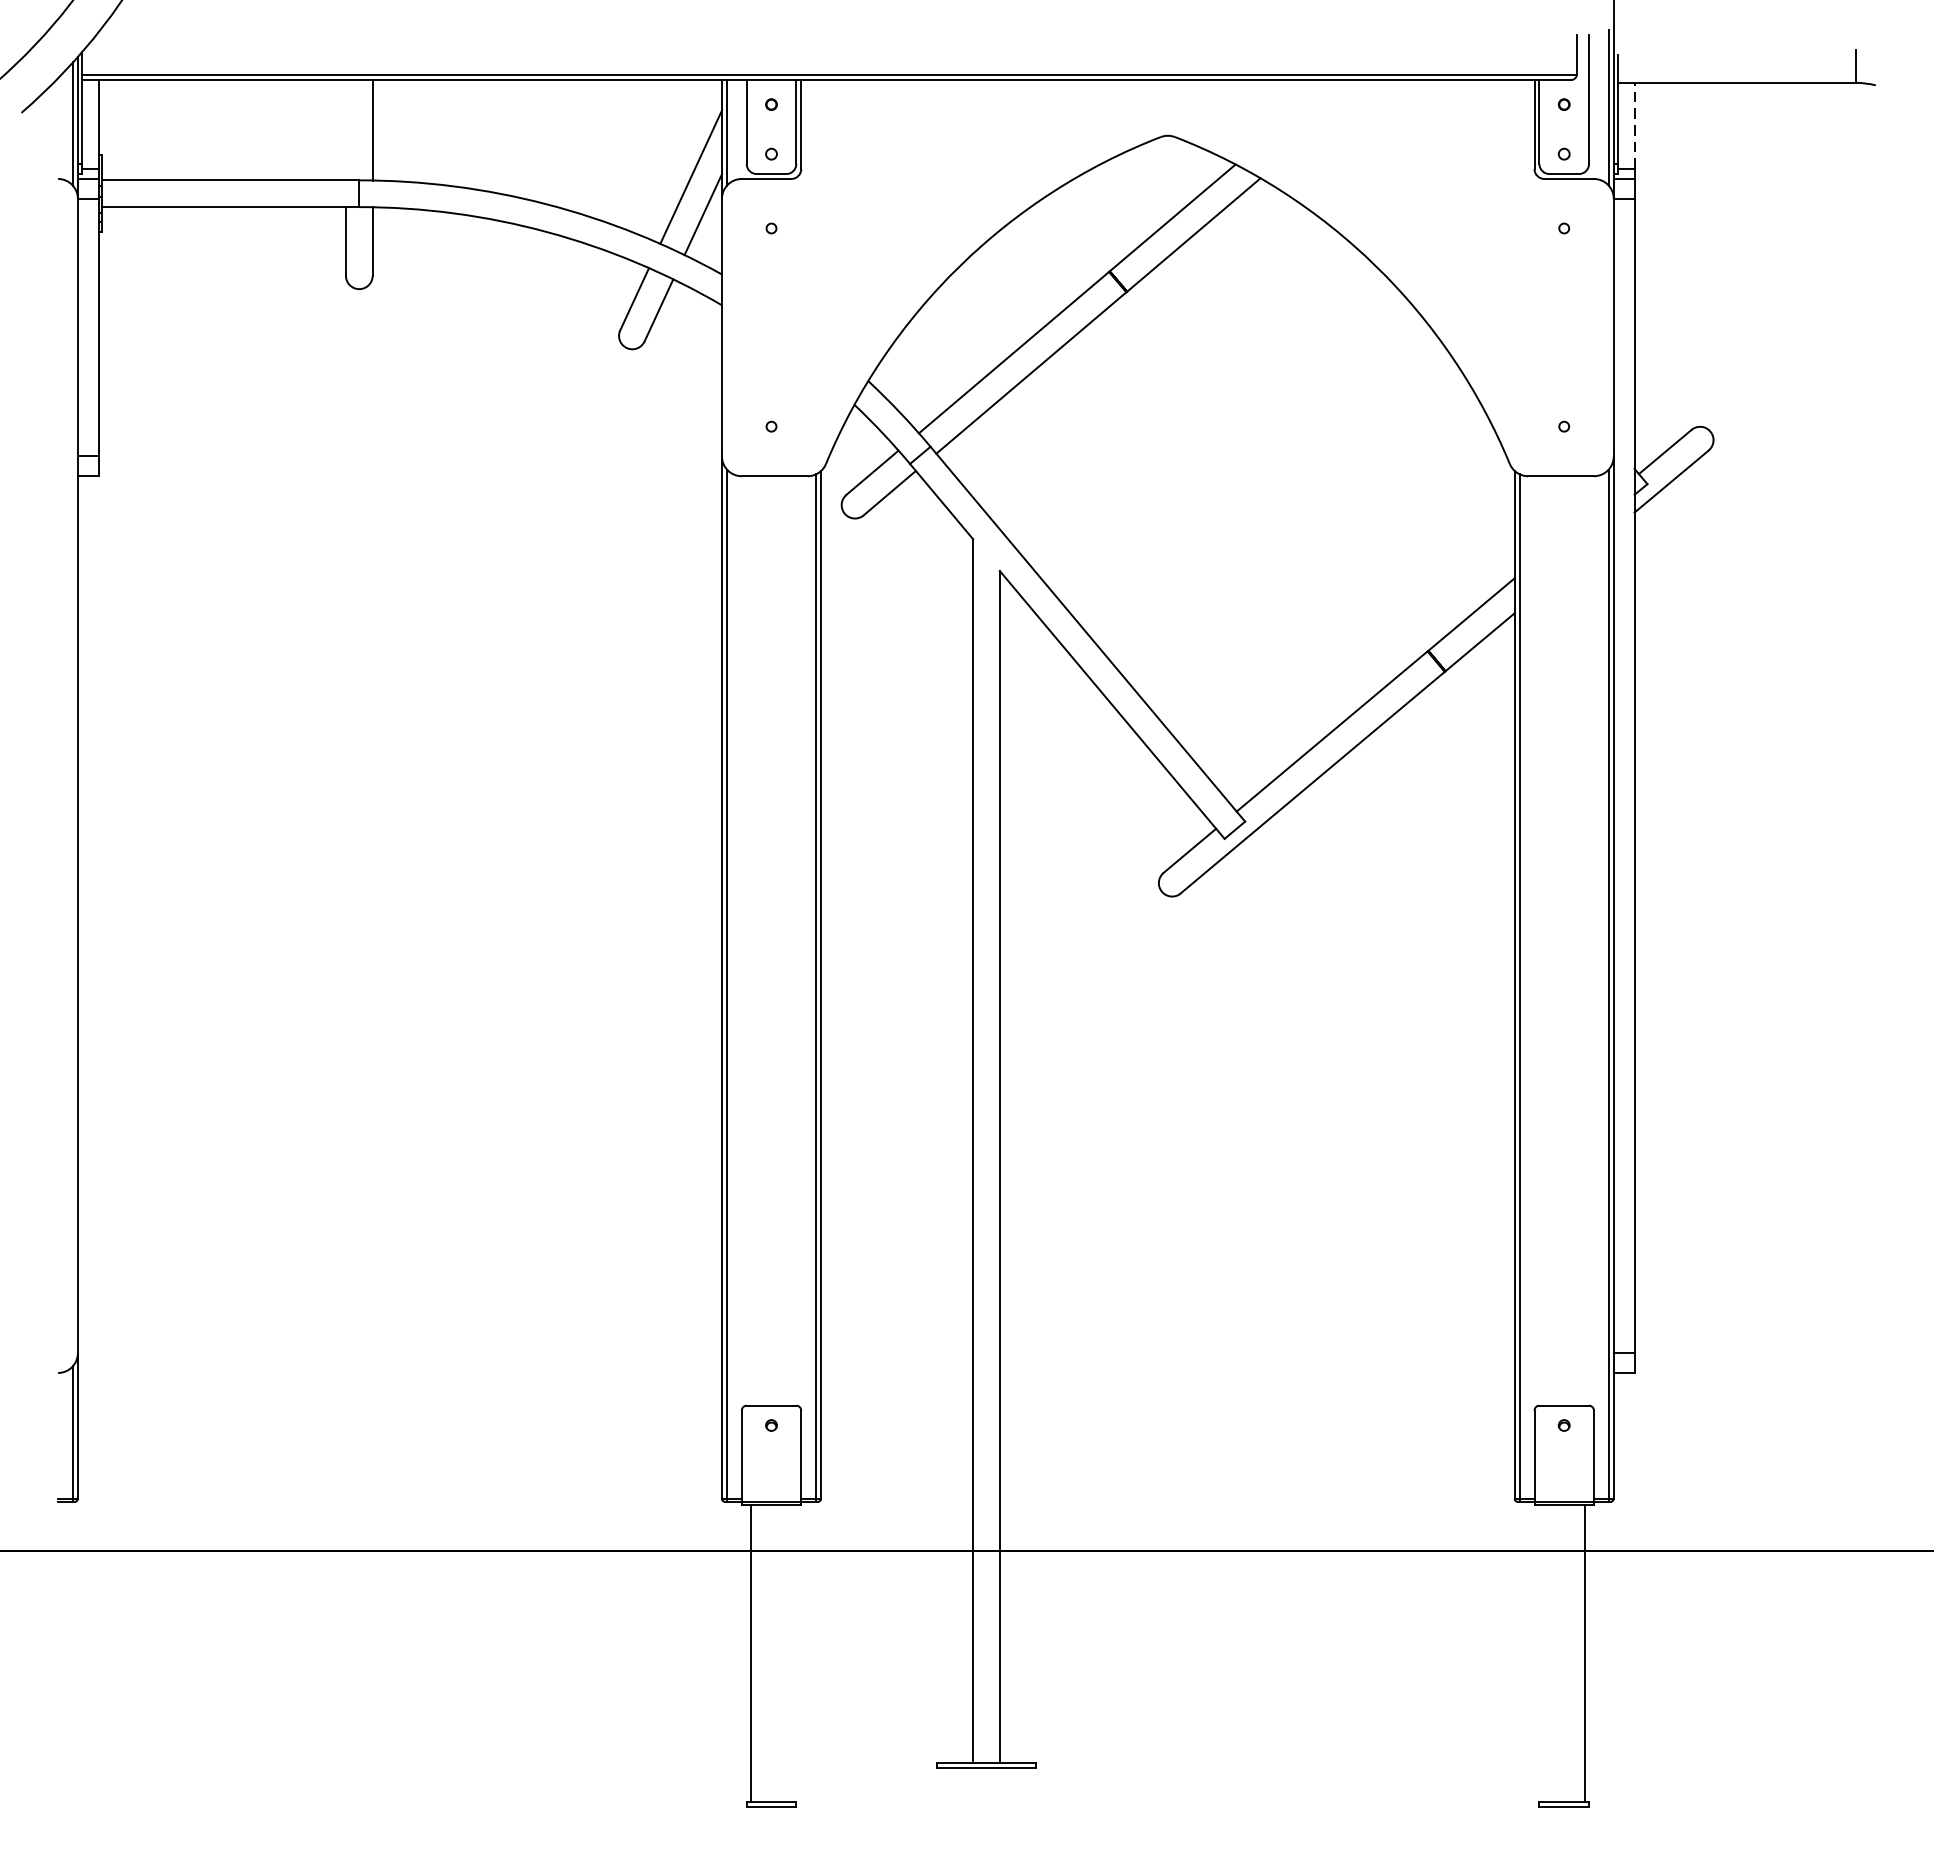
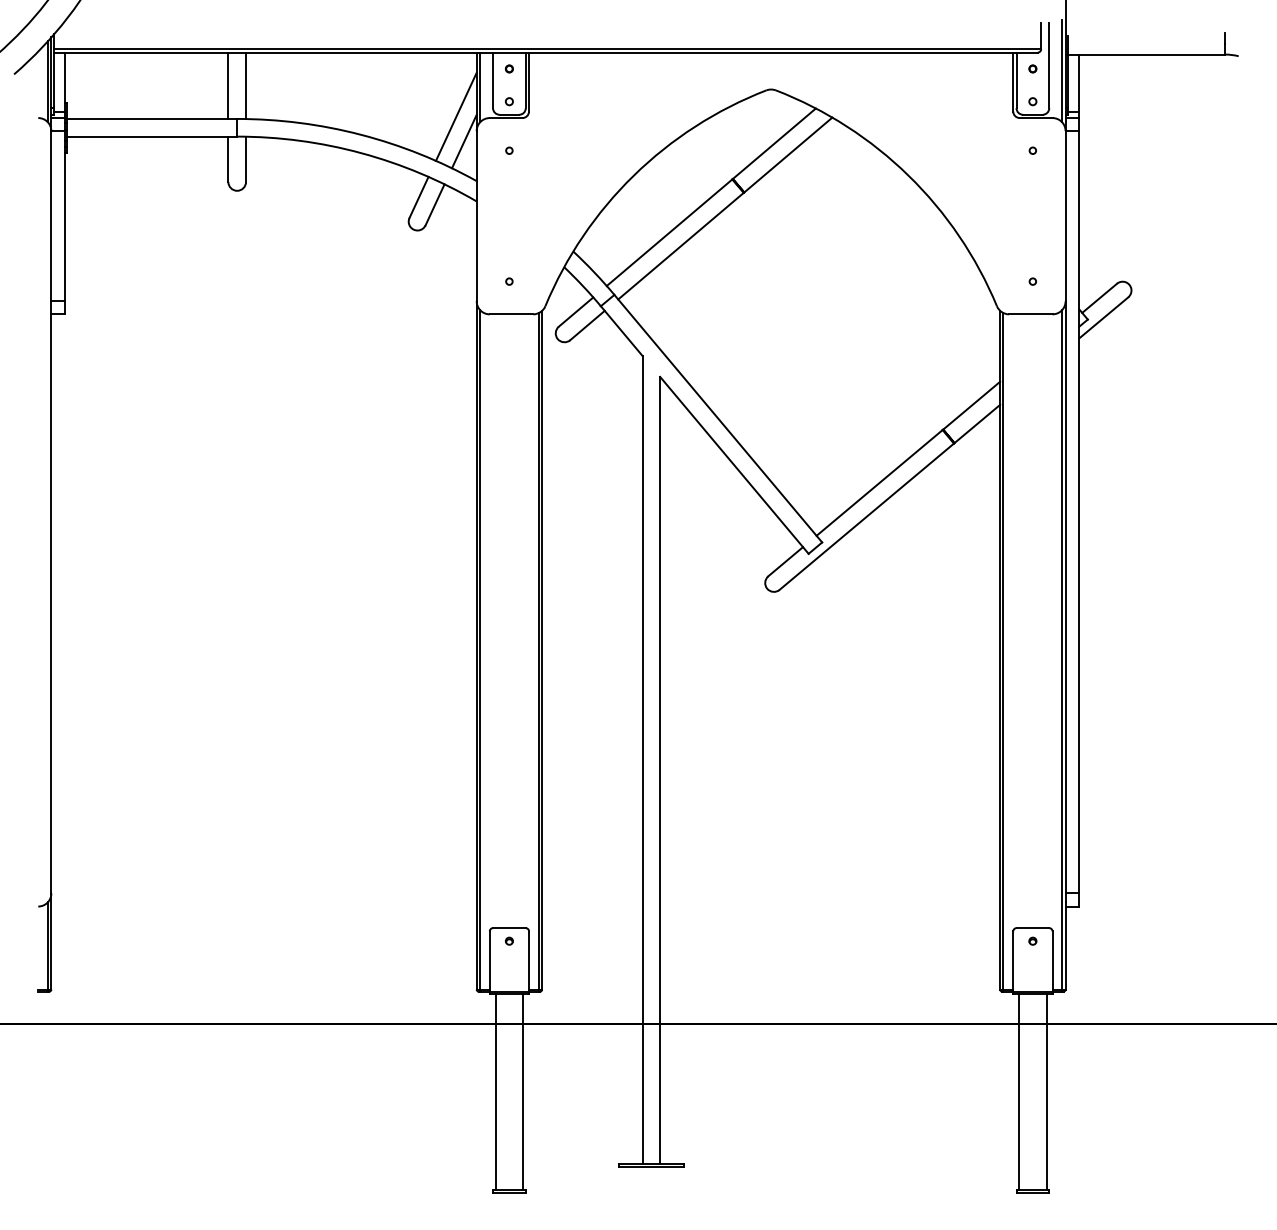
line: (1634, 125) -> (1079, 82), dashed -> solid
line: (346, 129) -> (228, 85), added
line: (792, 1653) -> (523, 1091), added
line: (1543, 1653) -> (1019, 1091), added

